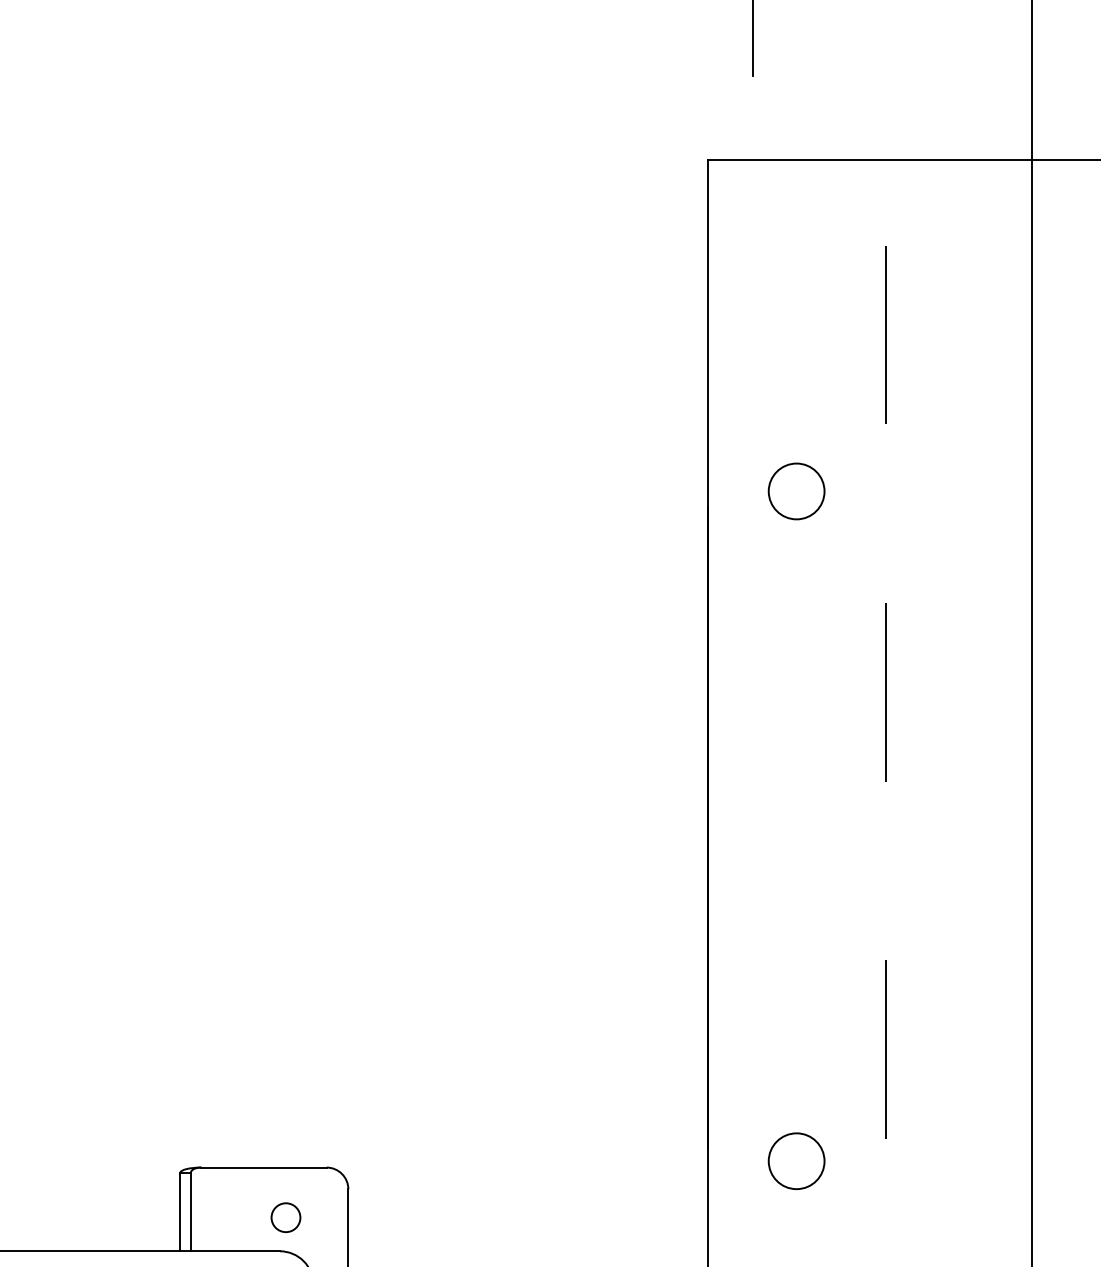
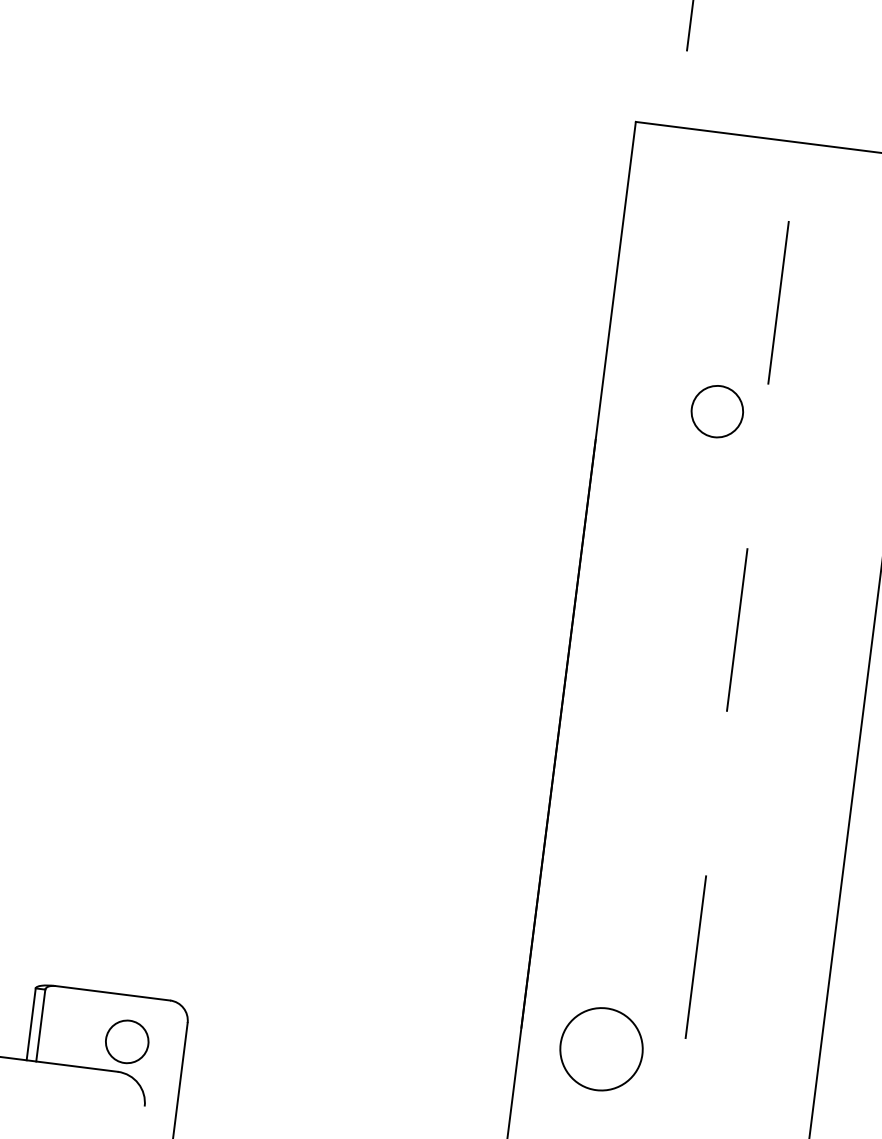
circle: (796, 491) -> (717, 411), moved
circle: (796, 1160) -> (601, 1048), size x1.6
circle: (285, 1217) -> (126, 1041), size x1.6

